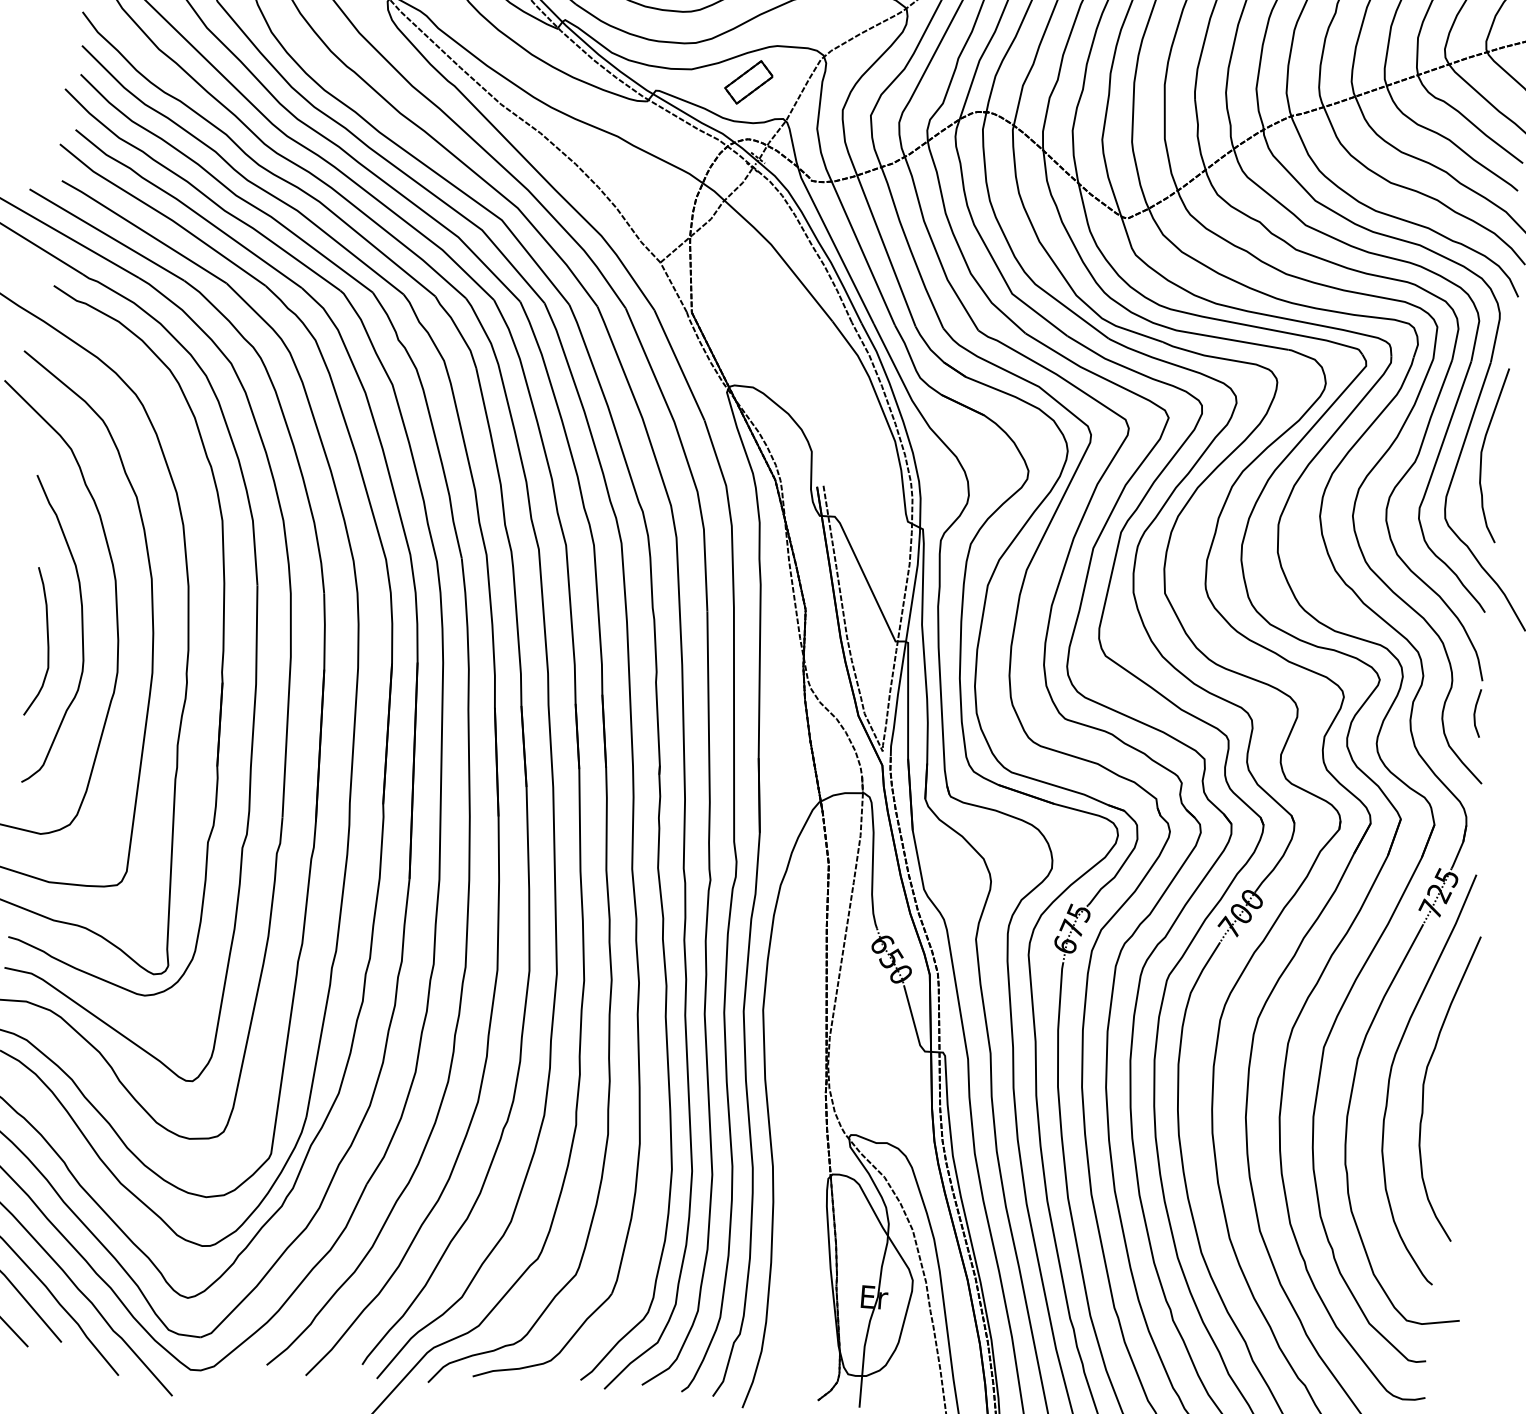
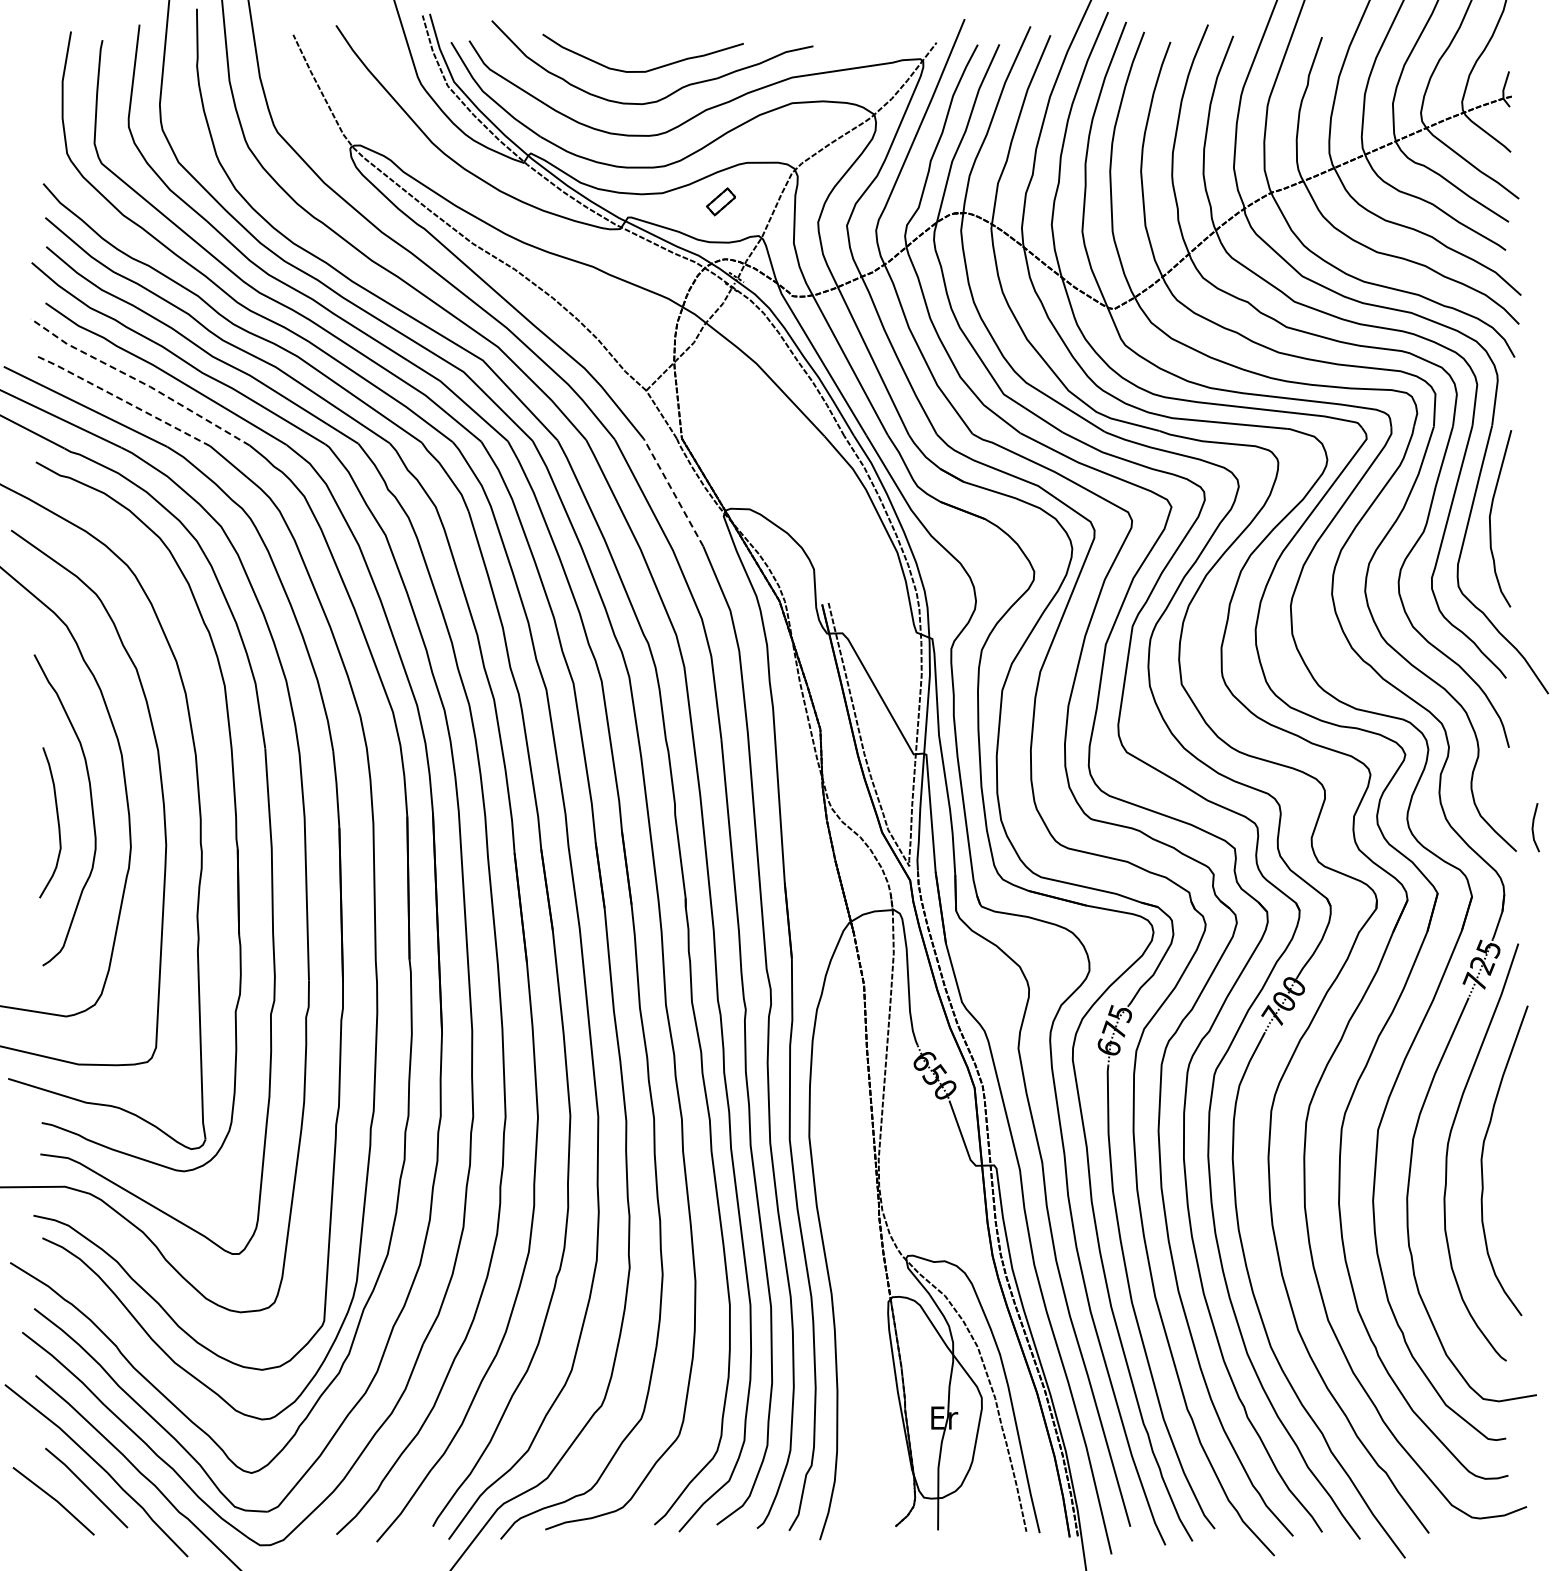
part: (748, 82) -> (720, 201), size x0.6
line: (162, 214) -> (139, 381), solid -> dashed
line: (143, 231) -> (122, 400), solid -> dashed
line: (679, 364) -> (673, 492), solid -> dashed
line: (1475, 713) -> (1533, 827), moved

